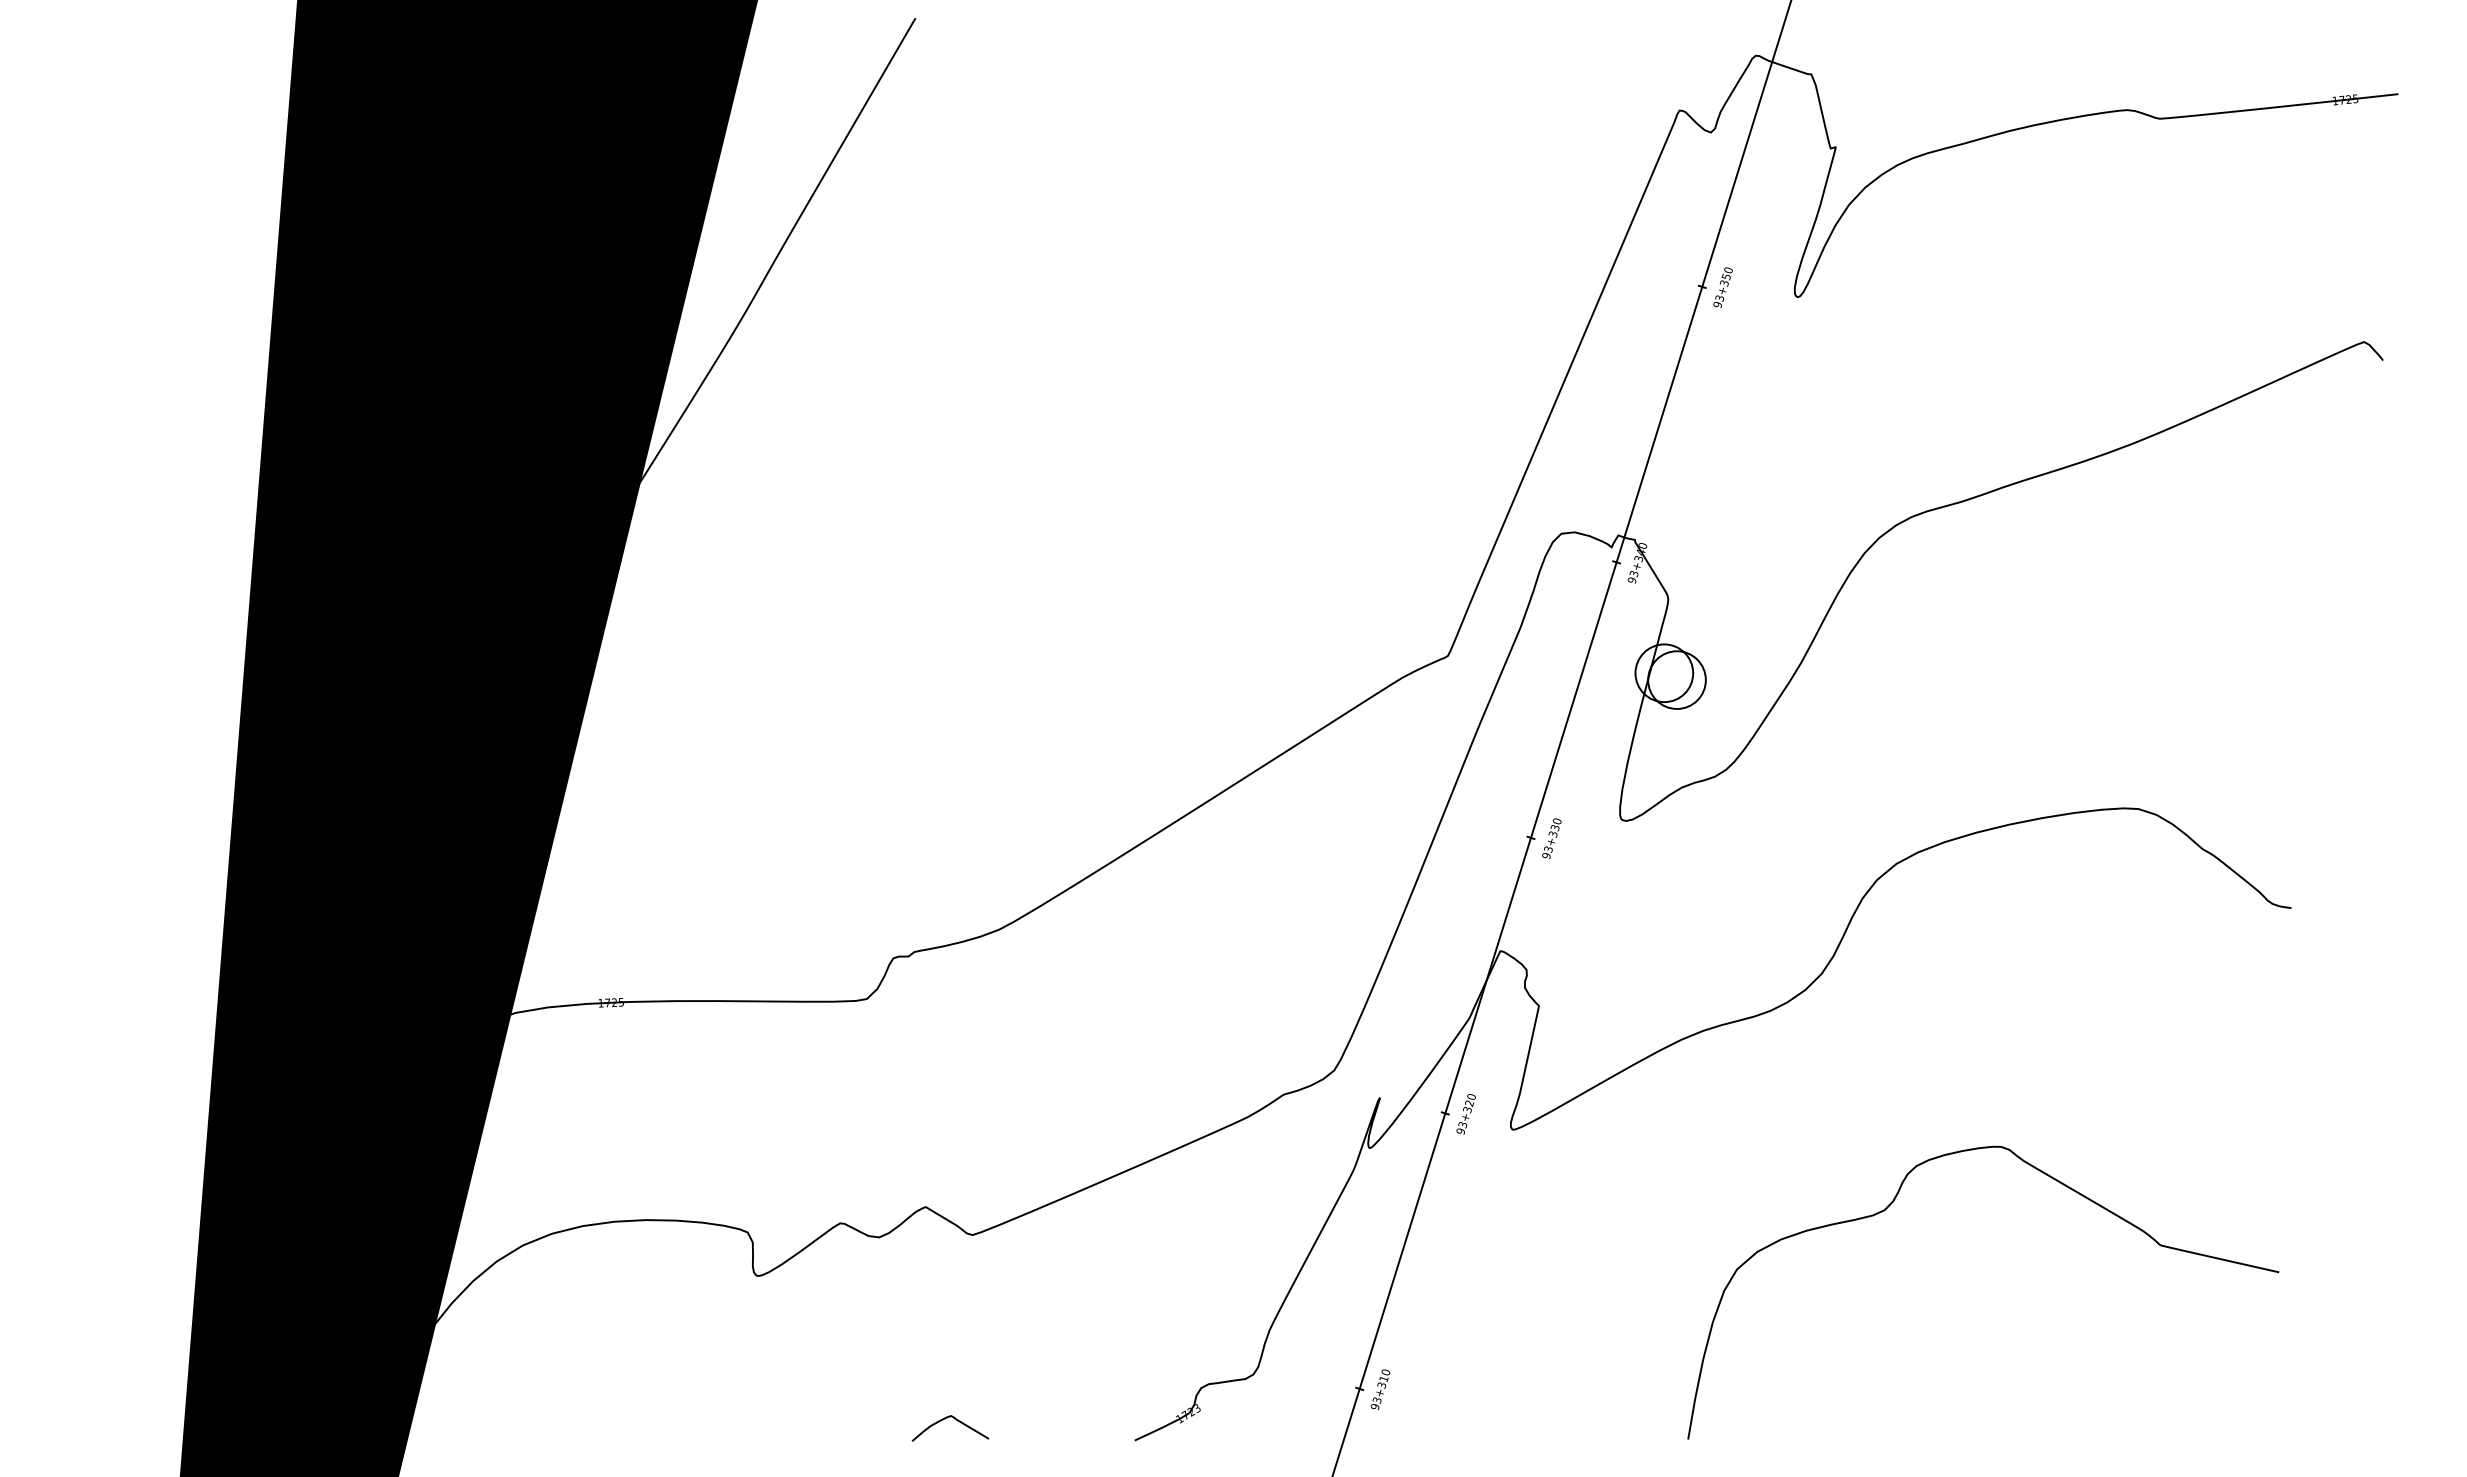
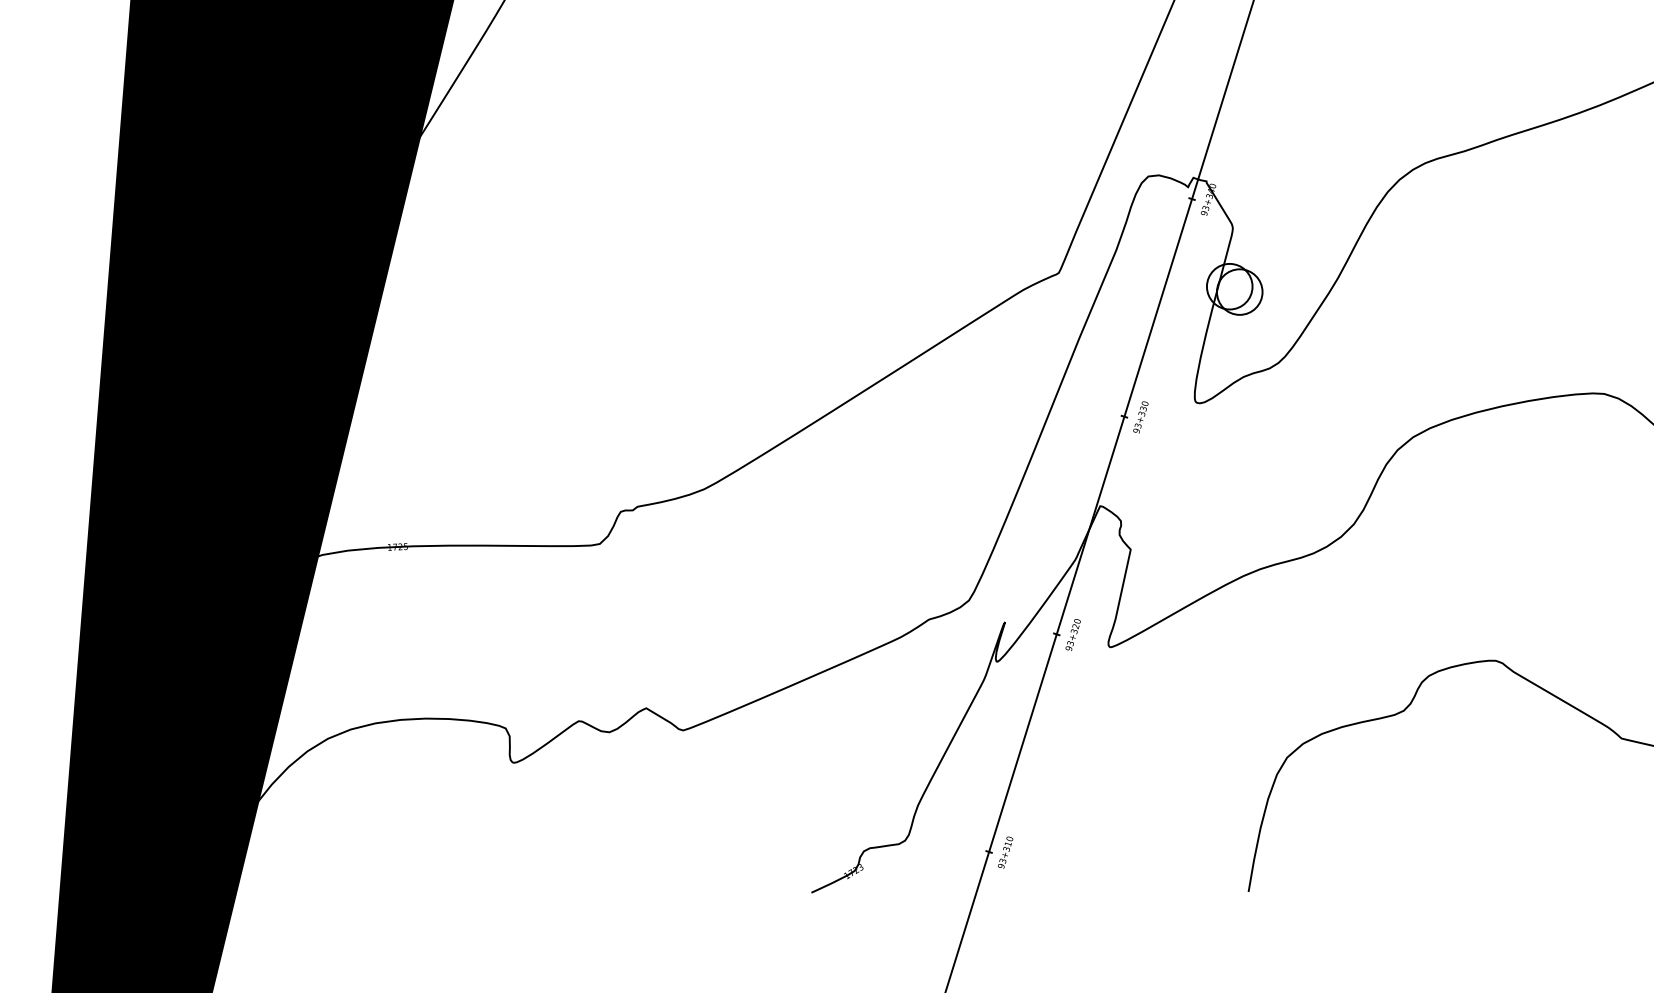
curve: (954, 1419) -> (669, 876), removed

